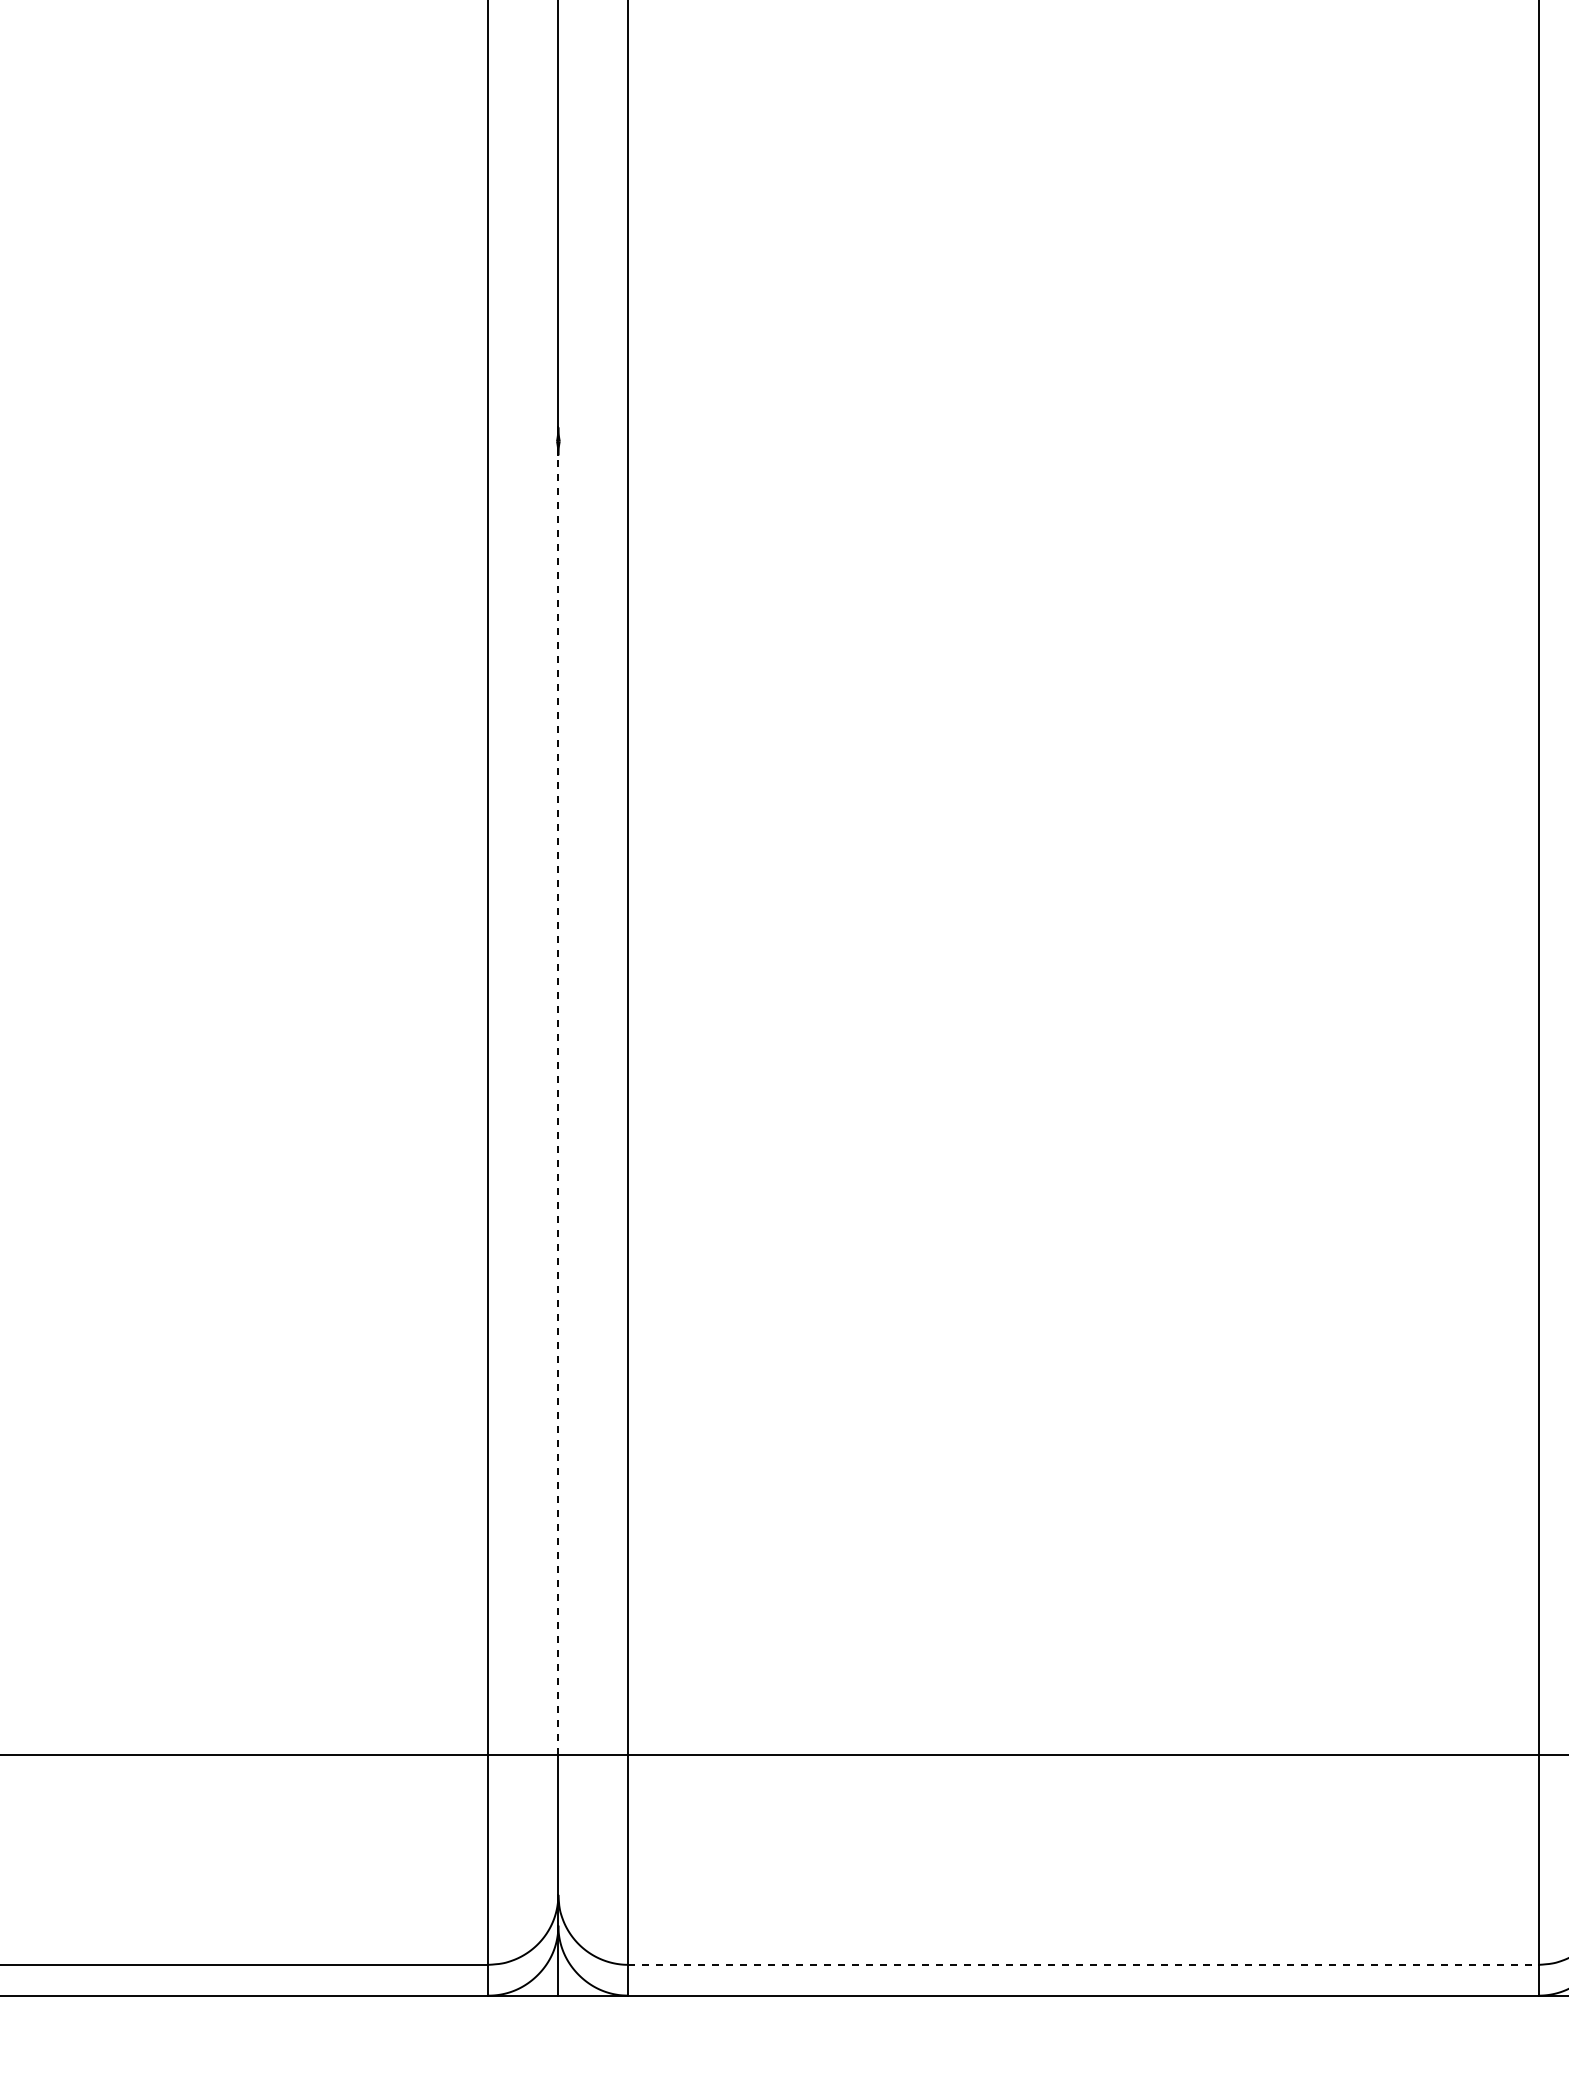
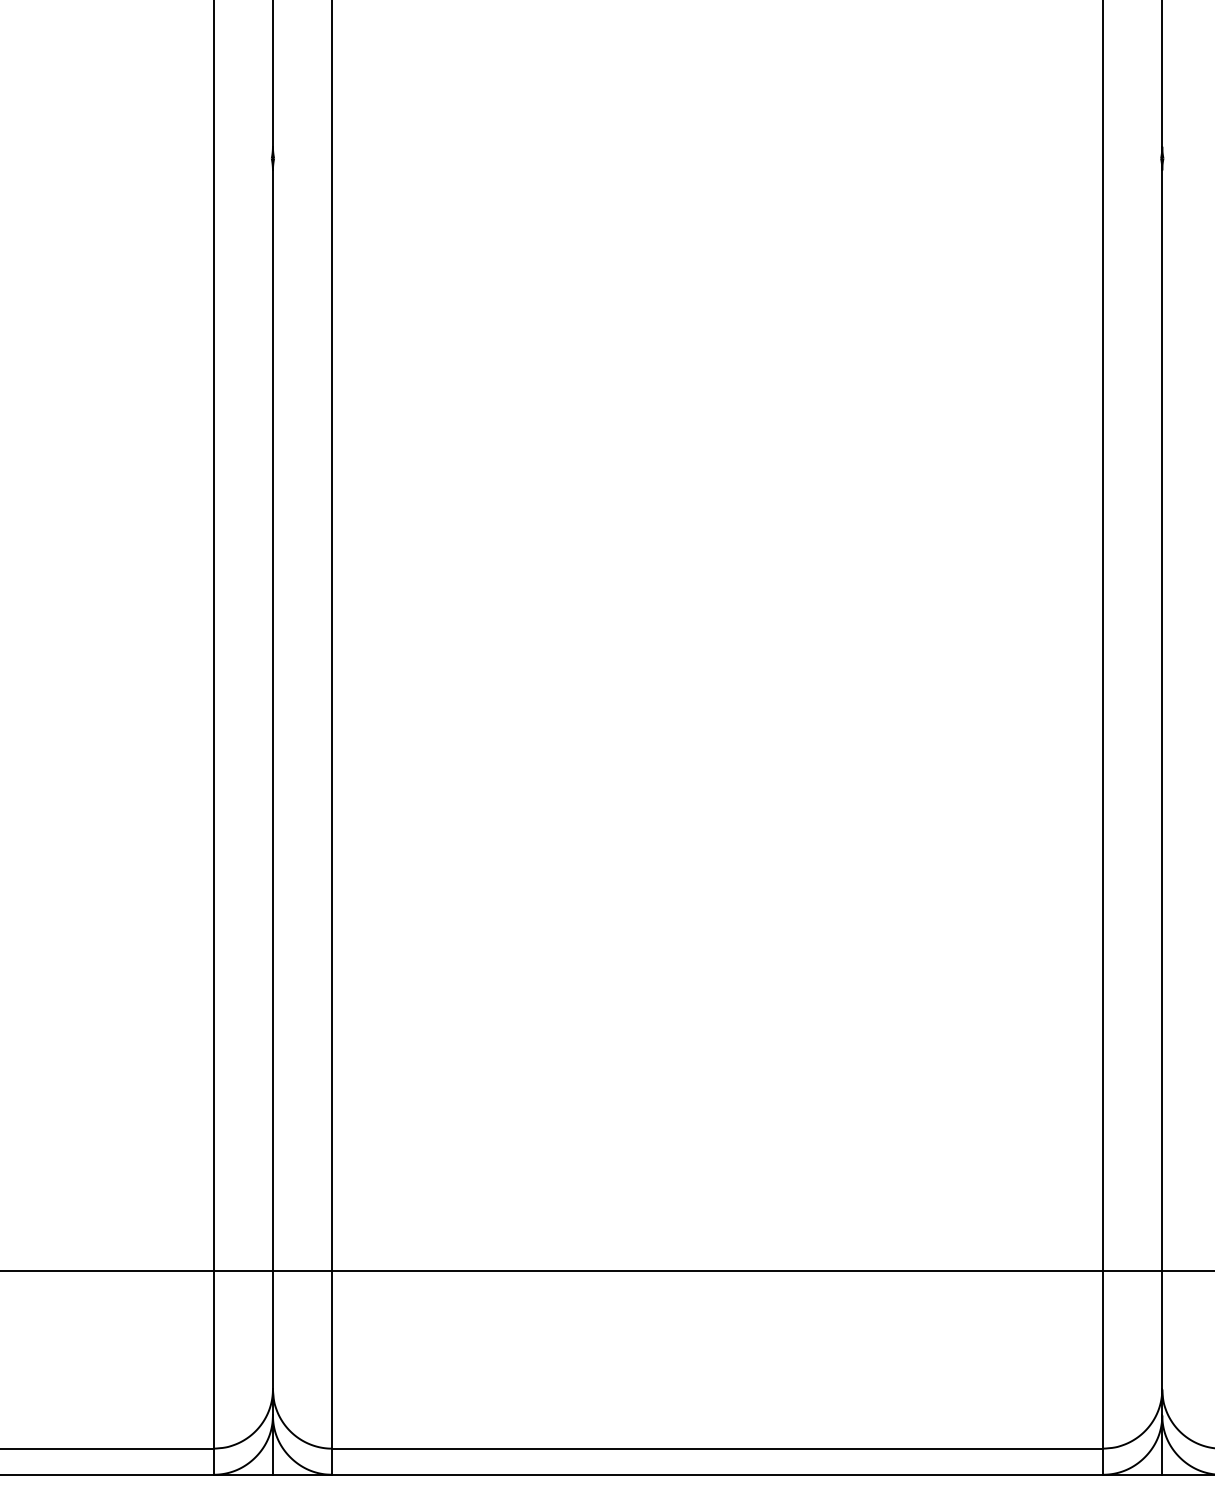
line: (558, 1105) -> (273, 720), dashed -> solid
line: (1083, 1964) -> (717, 1448), dashed -> solid

